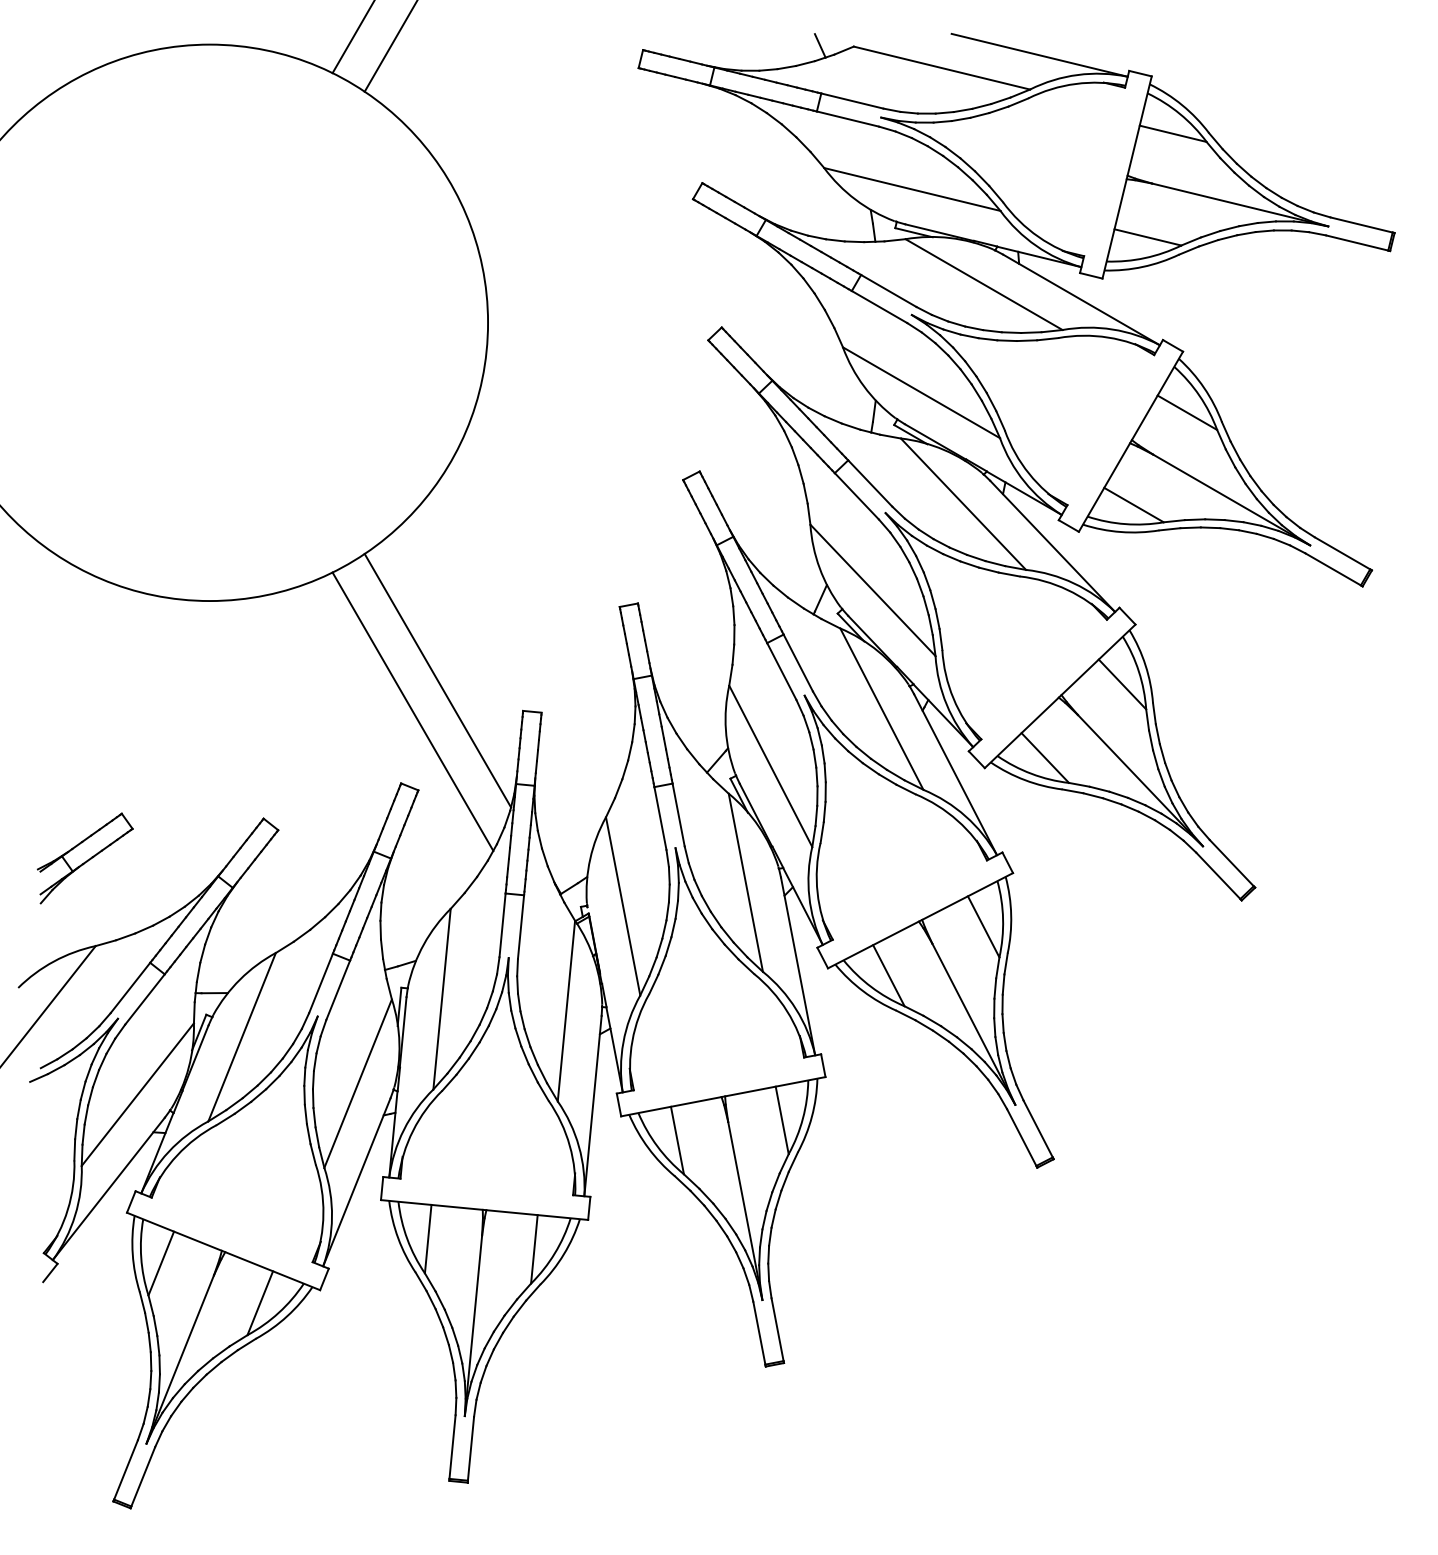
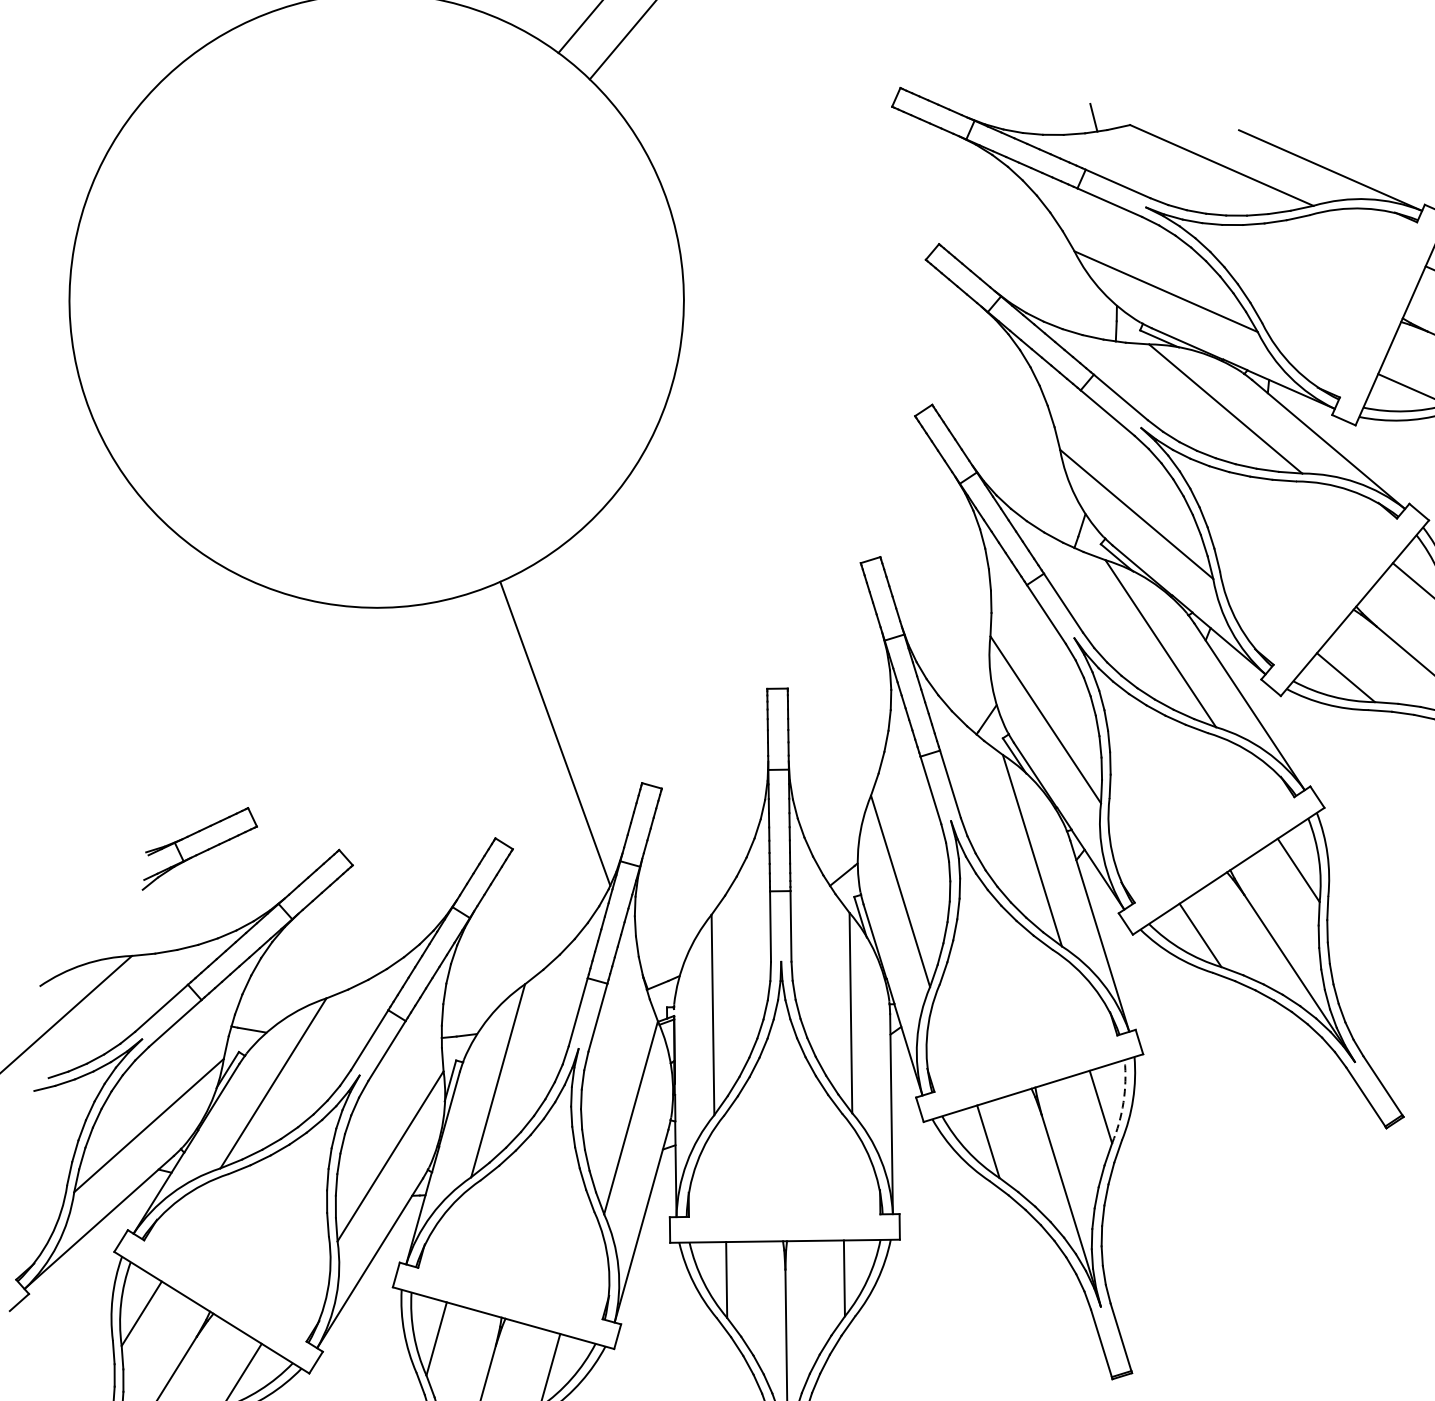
line: (412, 711) -> (521, 762), removed
part: (84, 858) -> (198, 849), moved
arc: (1003, 919) -> (1123, 1102), solid -> dashed

